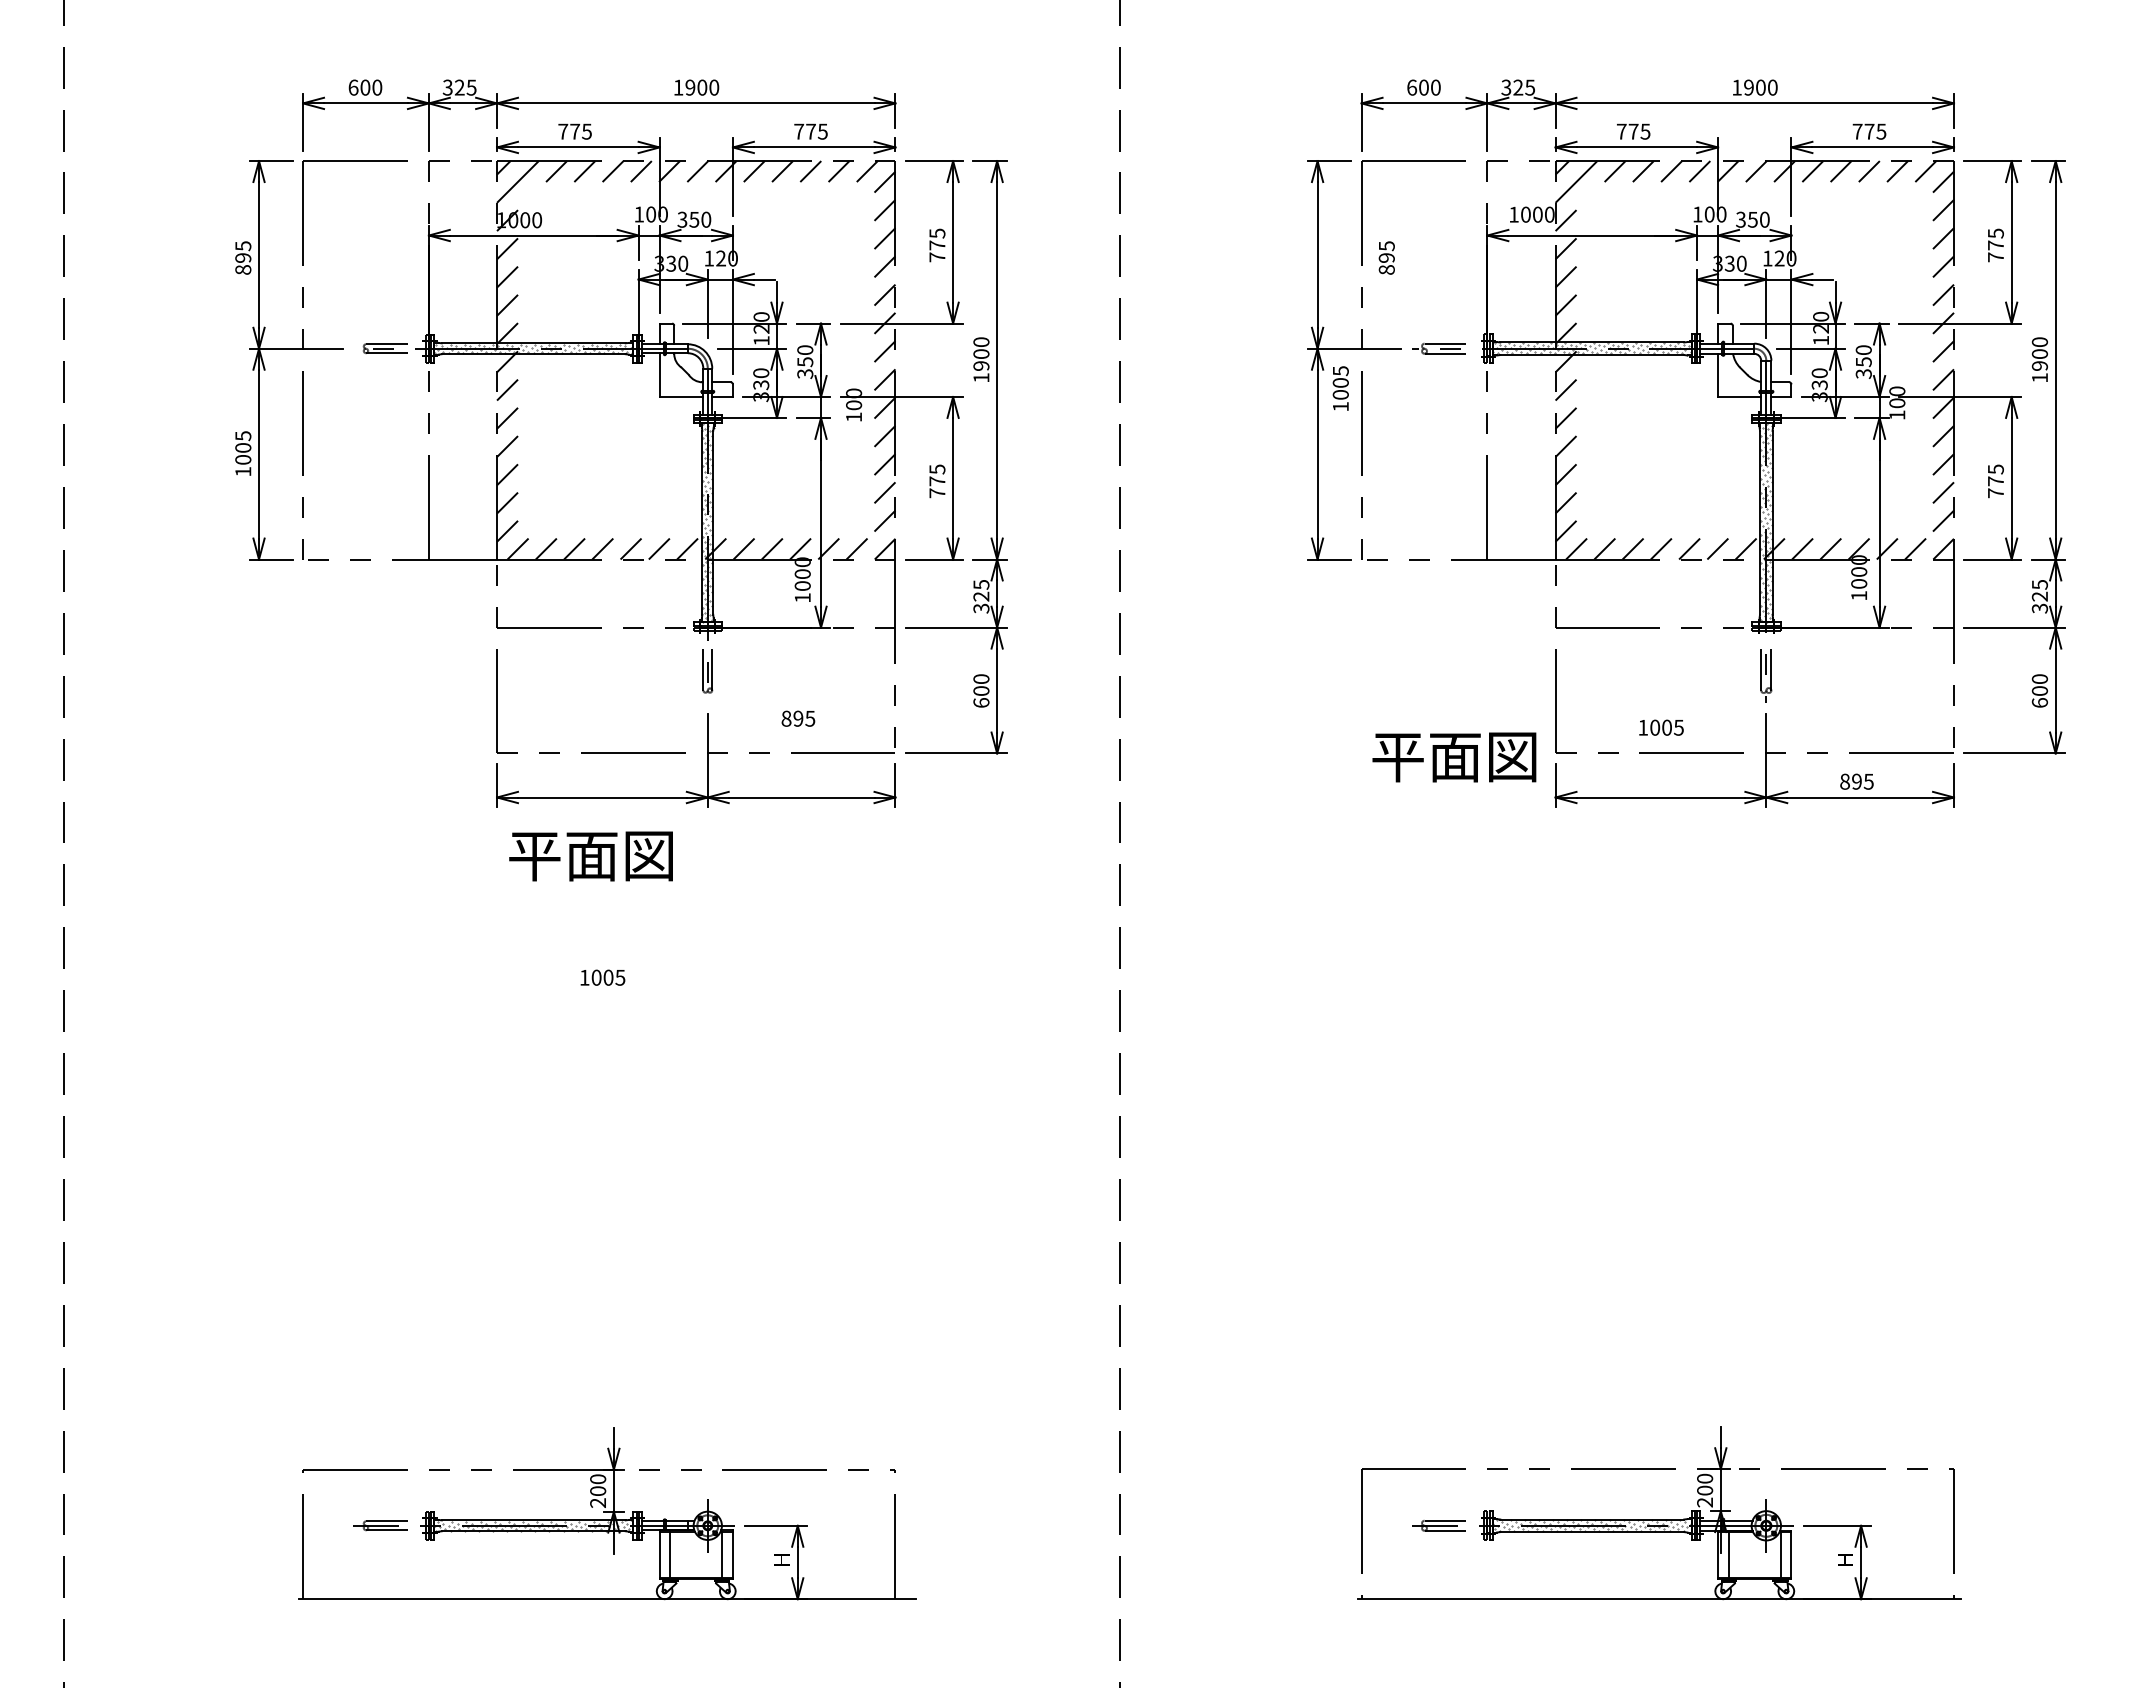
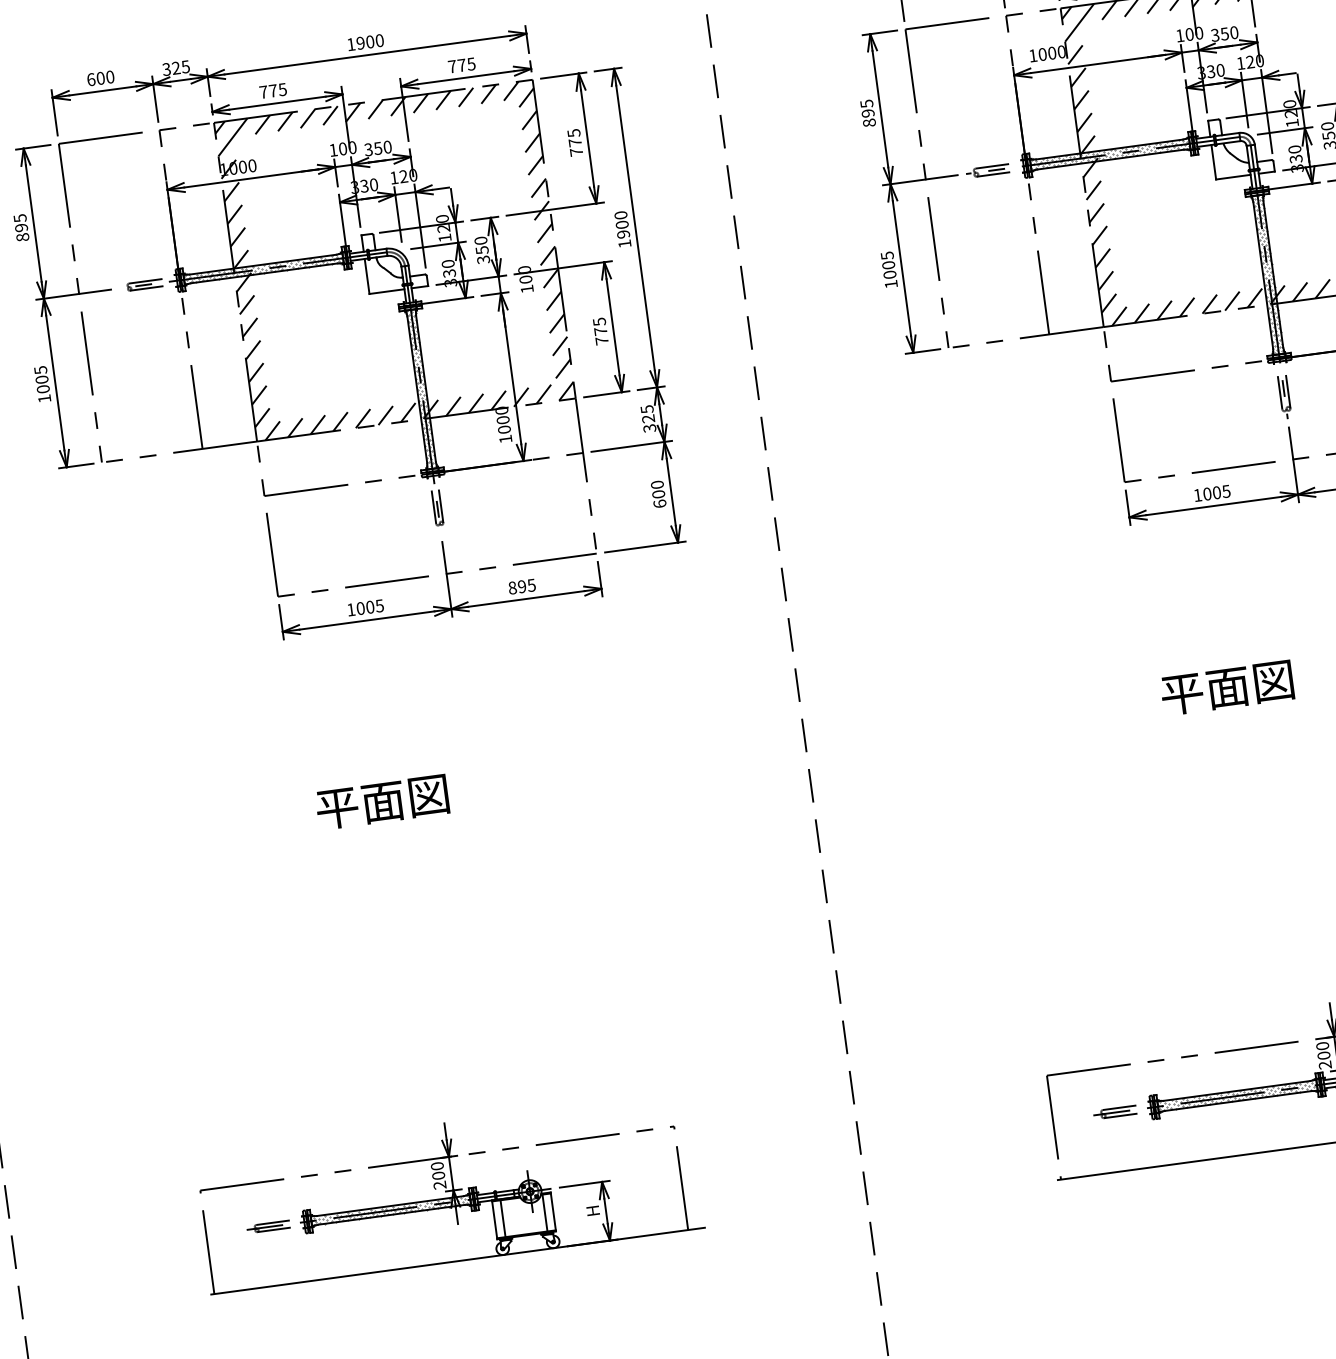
text: (1386, 257) -> (867, 113), moved
text: (1340, 388) -> (889, 269), moved
text: (798, 718) -> (522, 586), moved
text: (1661, 727) -> (1212, 493), moved
text: (1454, 757) -> (1227, 688), moved
text: (590, 856) -> (381, 802), moved
text: (602, 977) -> (365, 607), moved

